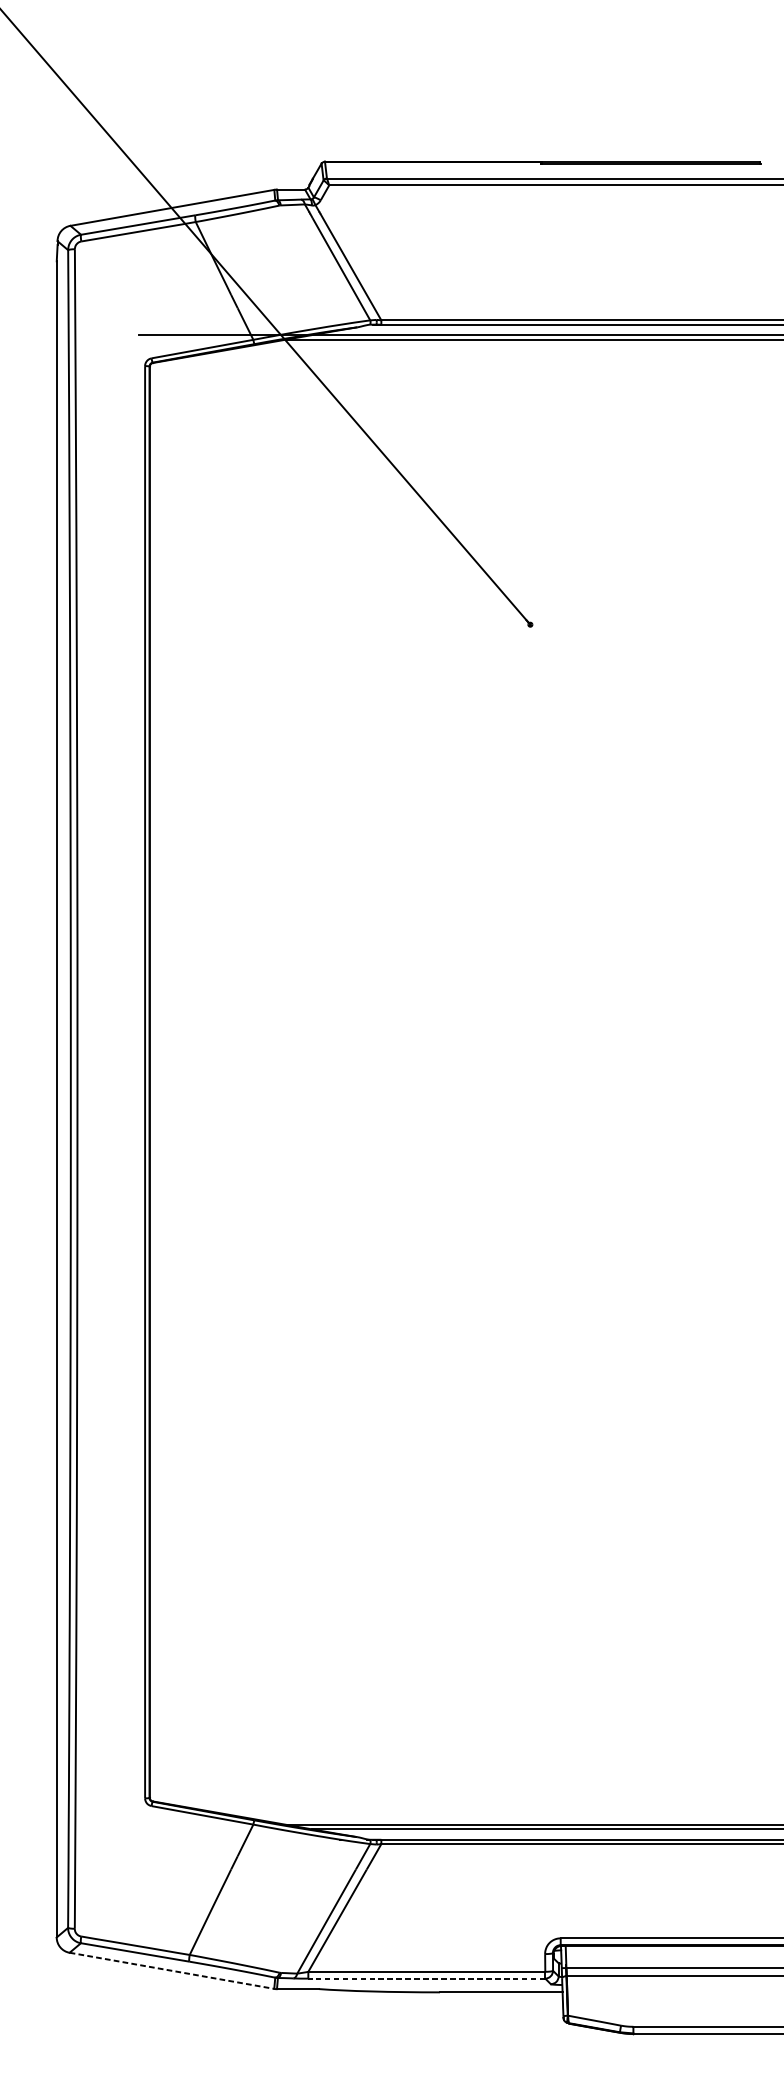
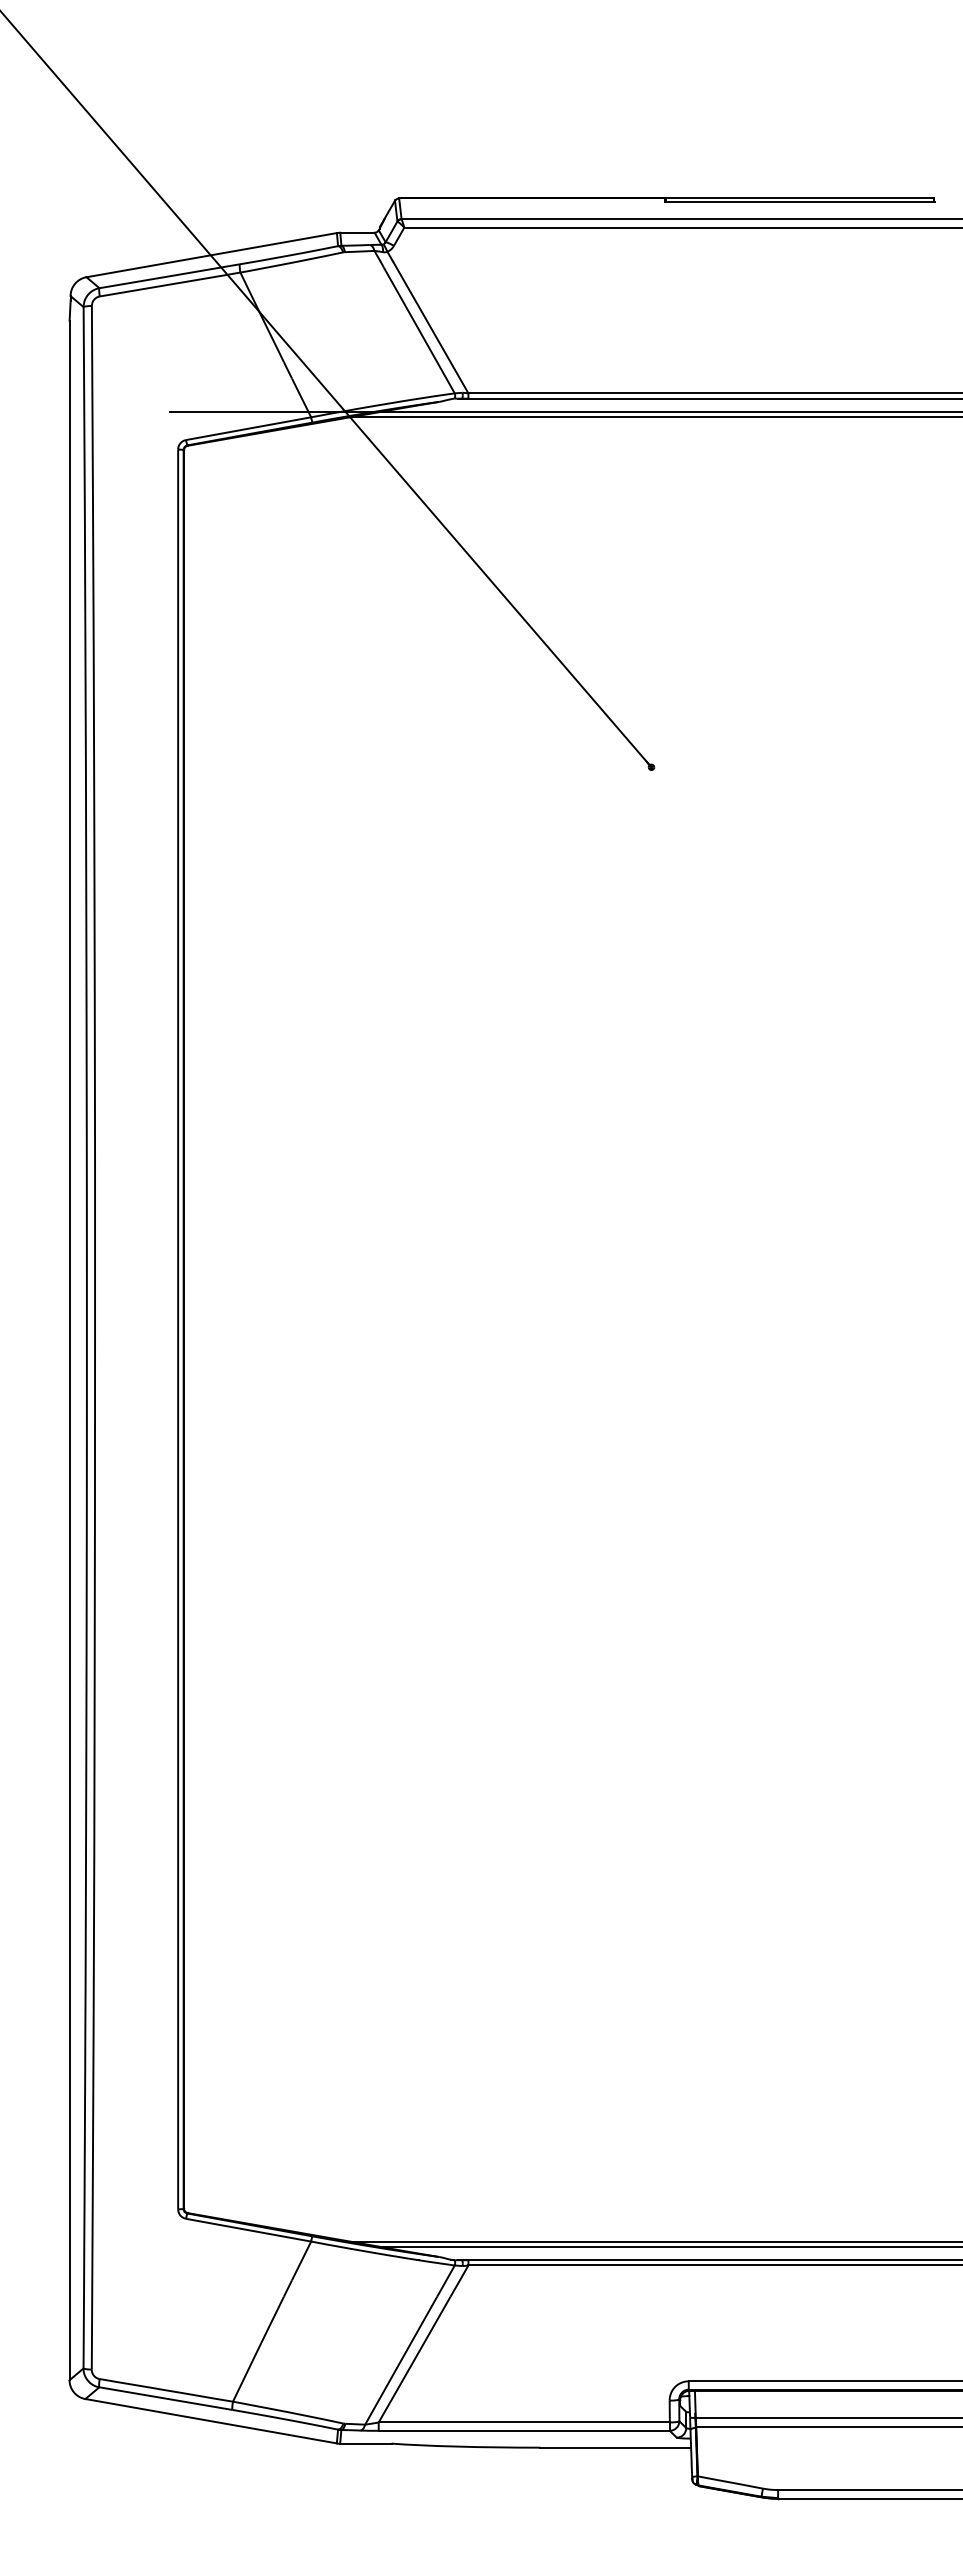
line: (172, 1971) -> (211, 2421), dashed -> solid
line: (426, 1978) -> (524, 2430), dashed -> solid

